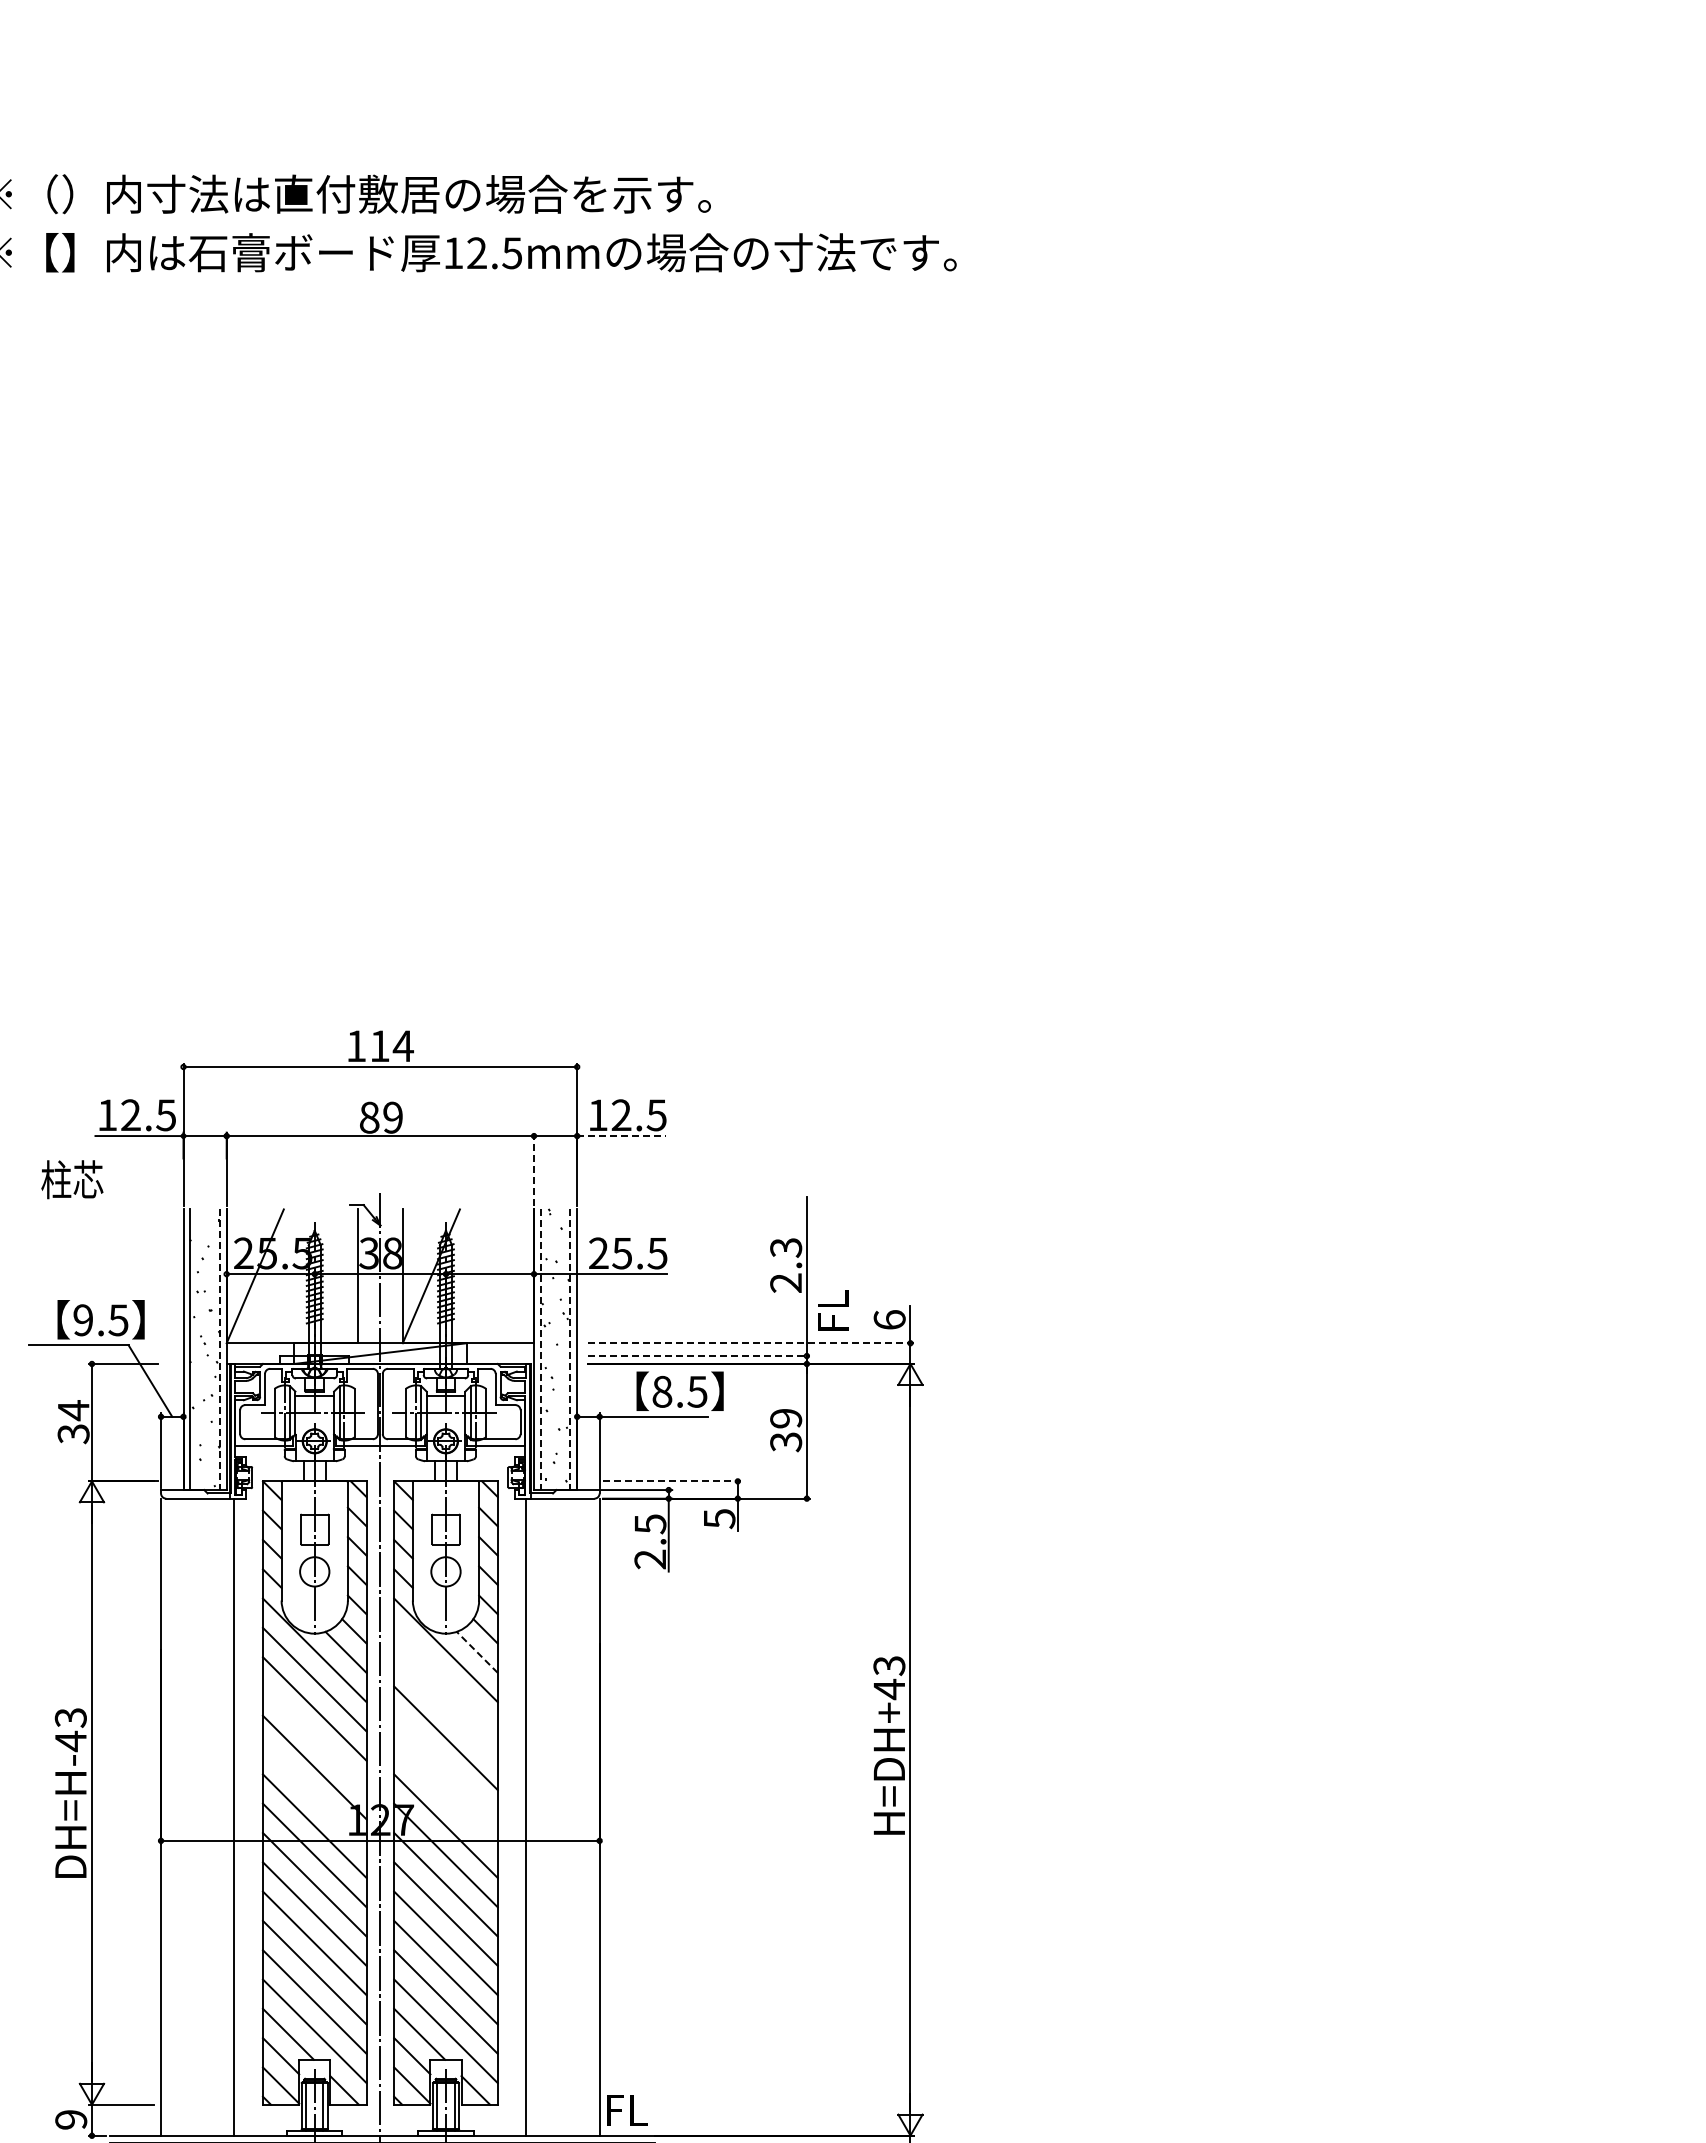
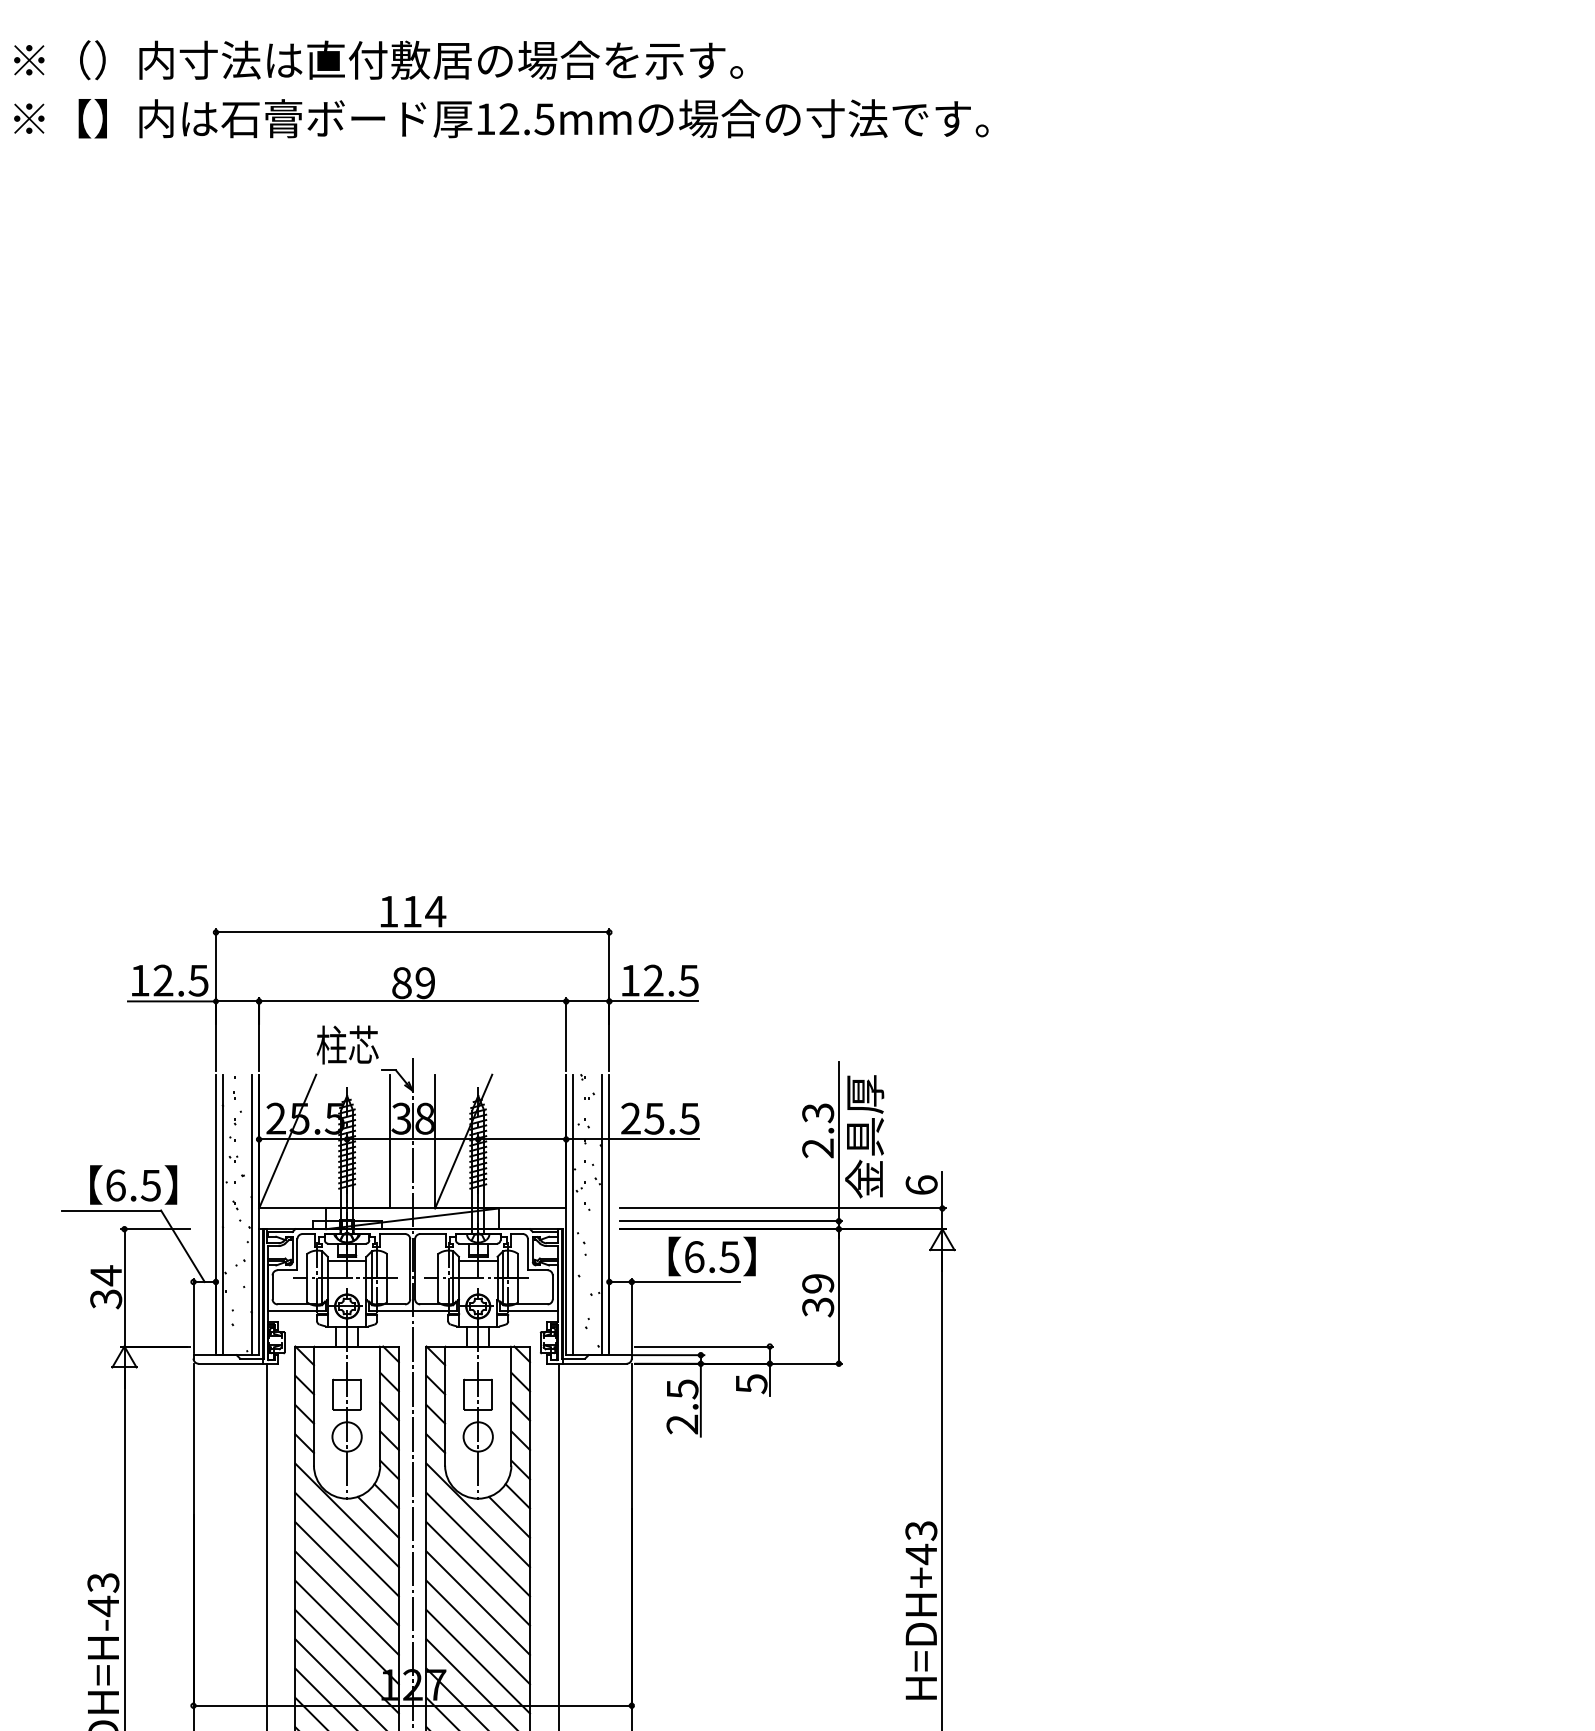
line: (621, 1136) -> (653, 1001), dashed -> solid
line: (534, 1169) -> (566, 1034), dashed -> solid
text: (72, 1179) -> (347, 1044), moved
text: (832, 1271) -> (864, 1136), FL -> 金具厚
text: (83, 1320) -> (116, 1185), 9.5 -> 6.5
line: (751, 1343) -> (783, 1208), dashed -> solid
line: (219, 1350) -> (251, 1215), dashed -> solid
line: (540, 1350) -> (572, 1215), dashed -> solid
line: (570, 1350) -> (602, 1215), dashed -> solid
line: (699, 1356) -> (731, 1221), dashed -> solid
text: (662, 1391) -> (694, 1256), 8.5 -> 6.5
line: (672, 1481) -> (704, 1346), dashed -> solid
line: (477, 1652) -> (509, 1517), dashed -> solid
line: (445, 1679) -> (477, 1544), added
line: (445, 1708) -> (477, 1573), added
line: (314, 1738) -> (346, 1603), added
line: (445, 1767) -> (477, 1632), added
line: (314, 1796) -> (346, 1661), added
line: (445, 1796) -> (477, 1661), added

